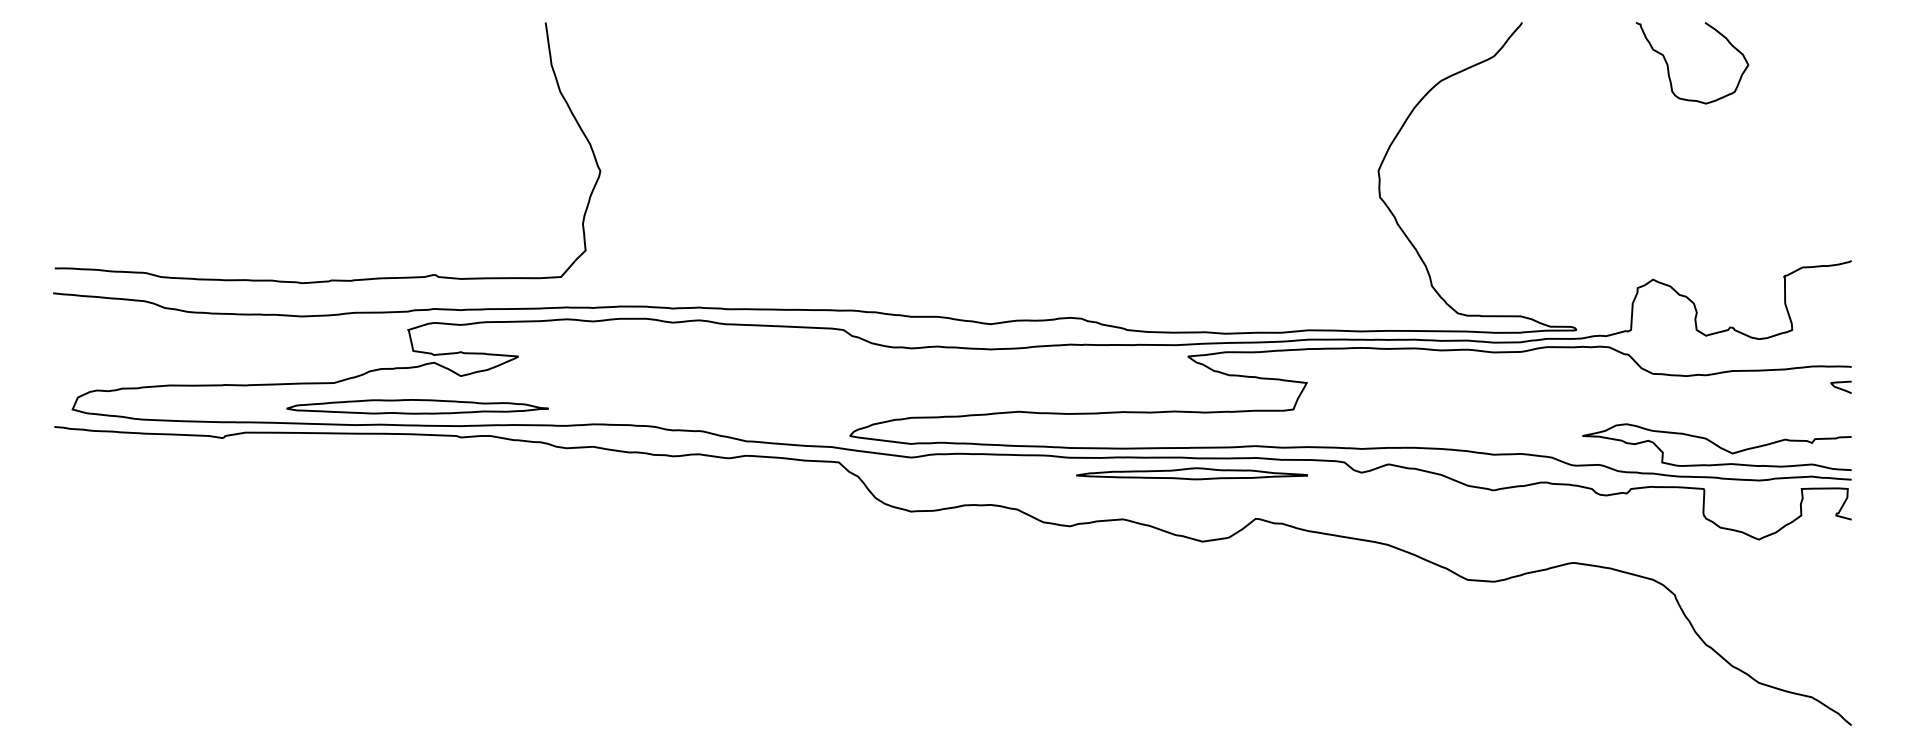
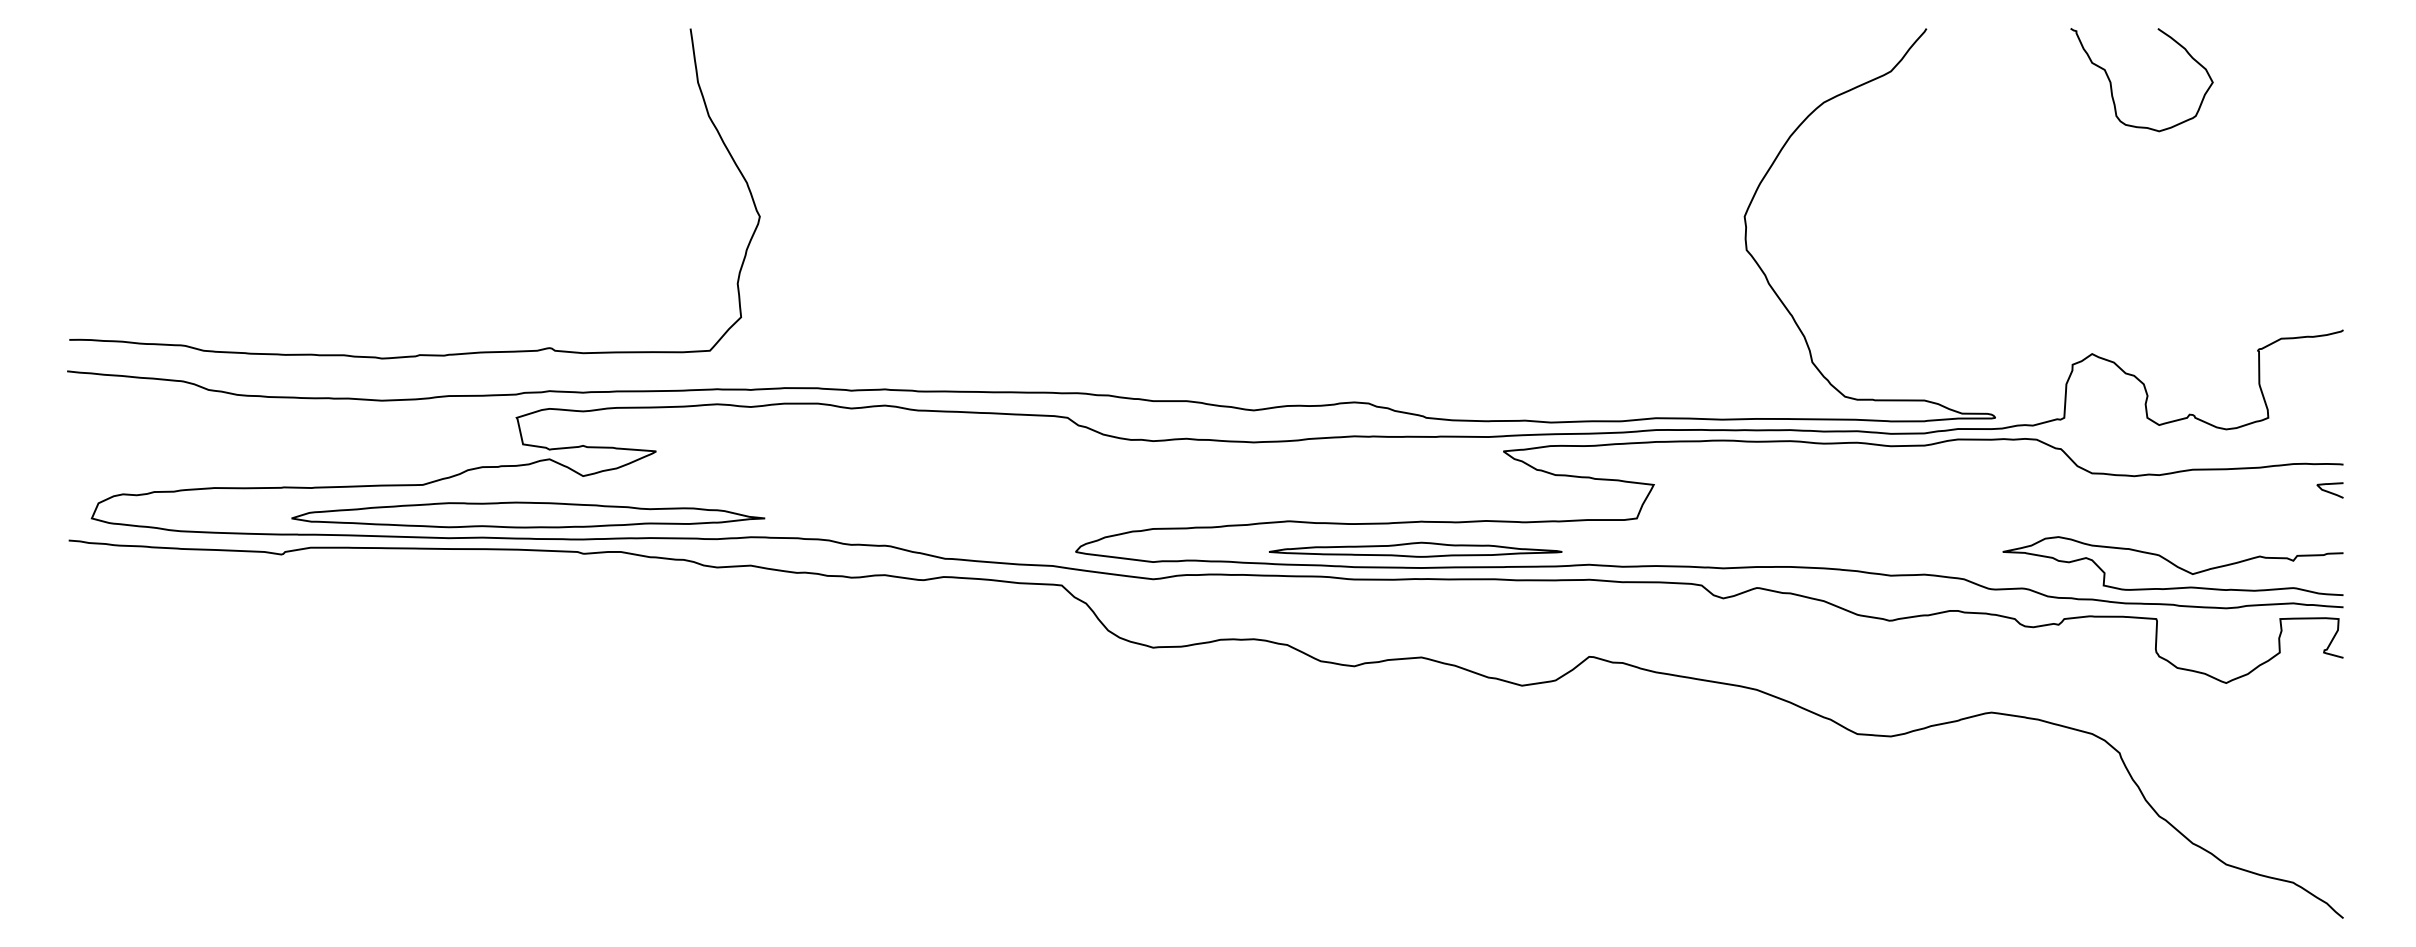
part: (417, 406) -> (528, 514), size x1.43
part: (1191, 473) -> (1415, 549), moved

